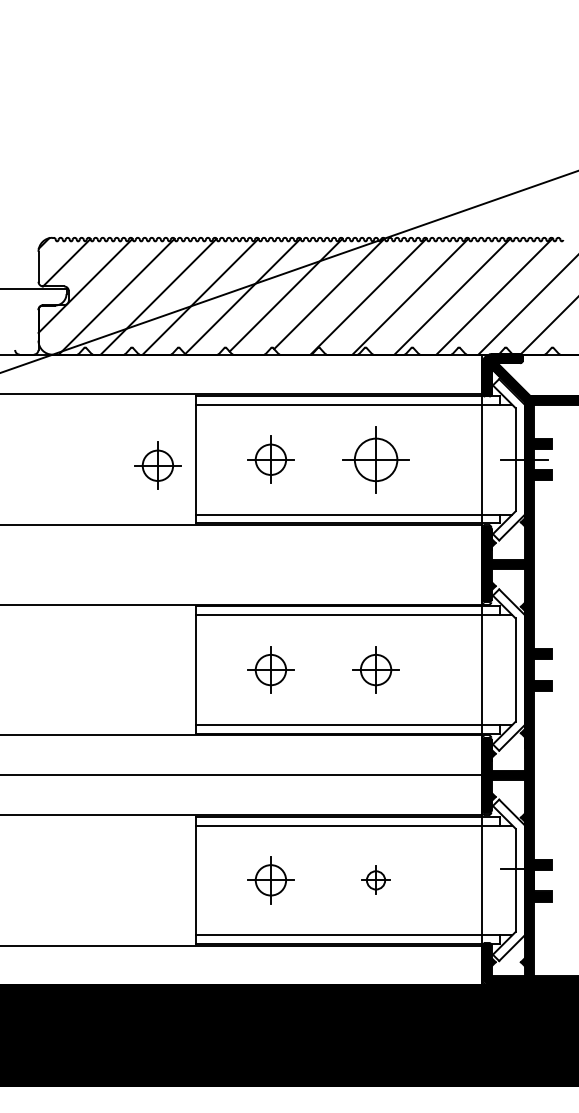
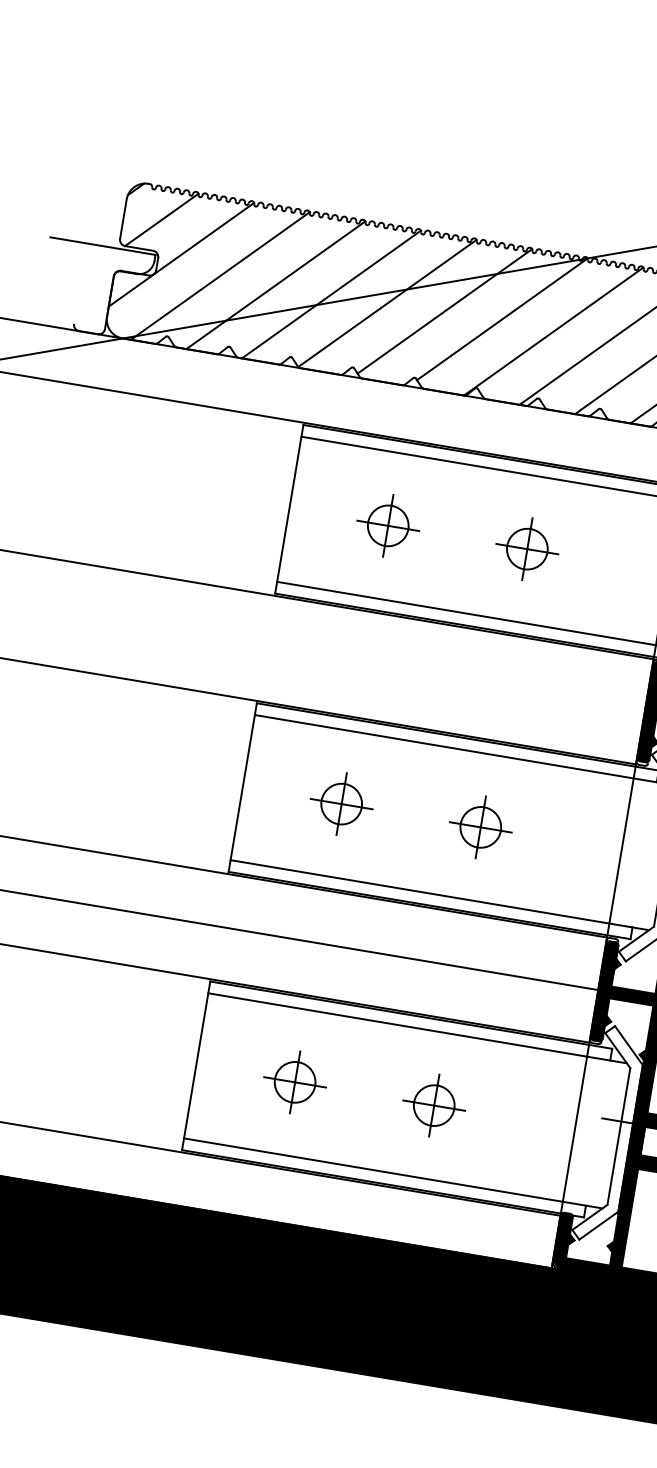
part: (375, 459) -> (526, 548), size x0.71
part: (157, 465) -> (236, 508), removed
part: (375, 880) -> (433, 1105), size x1.67

